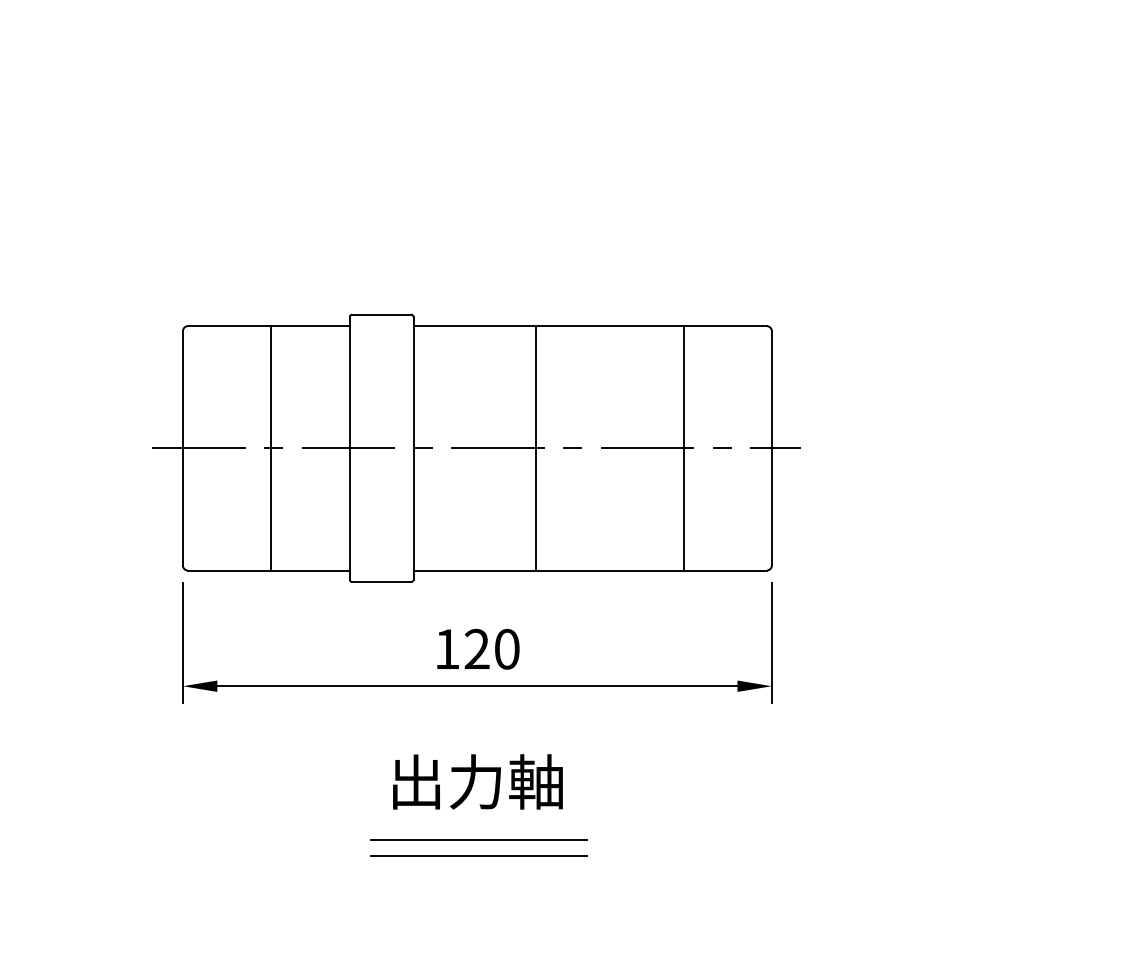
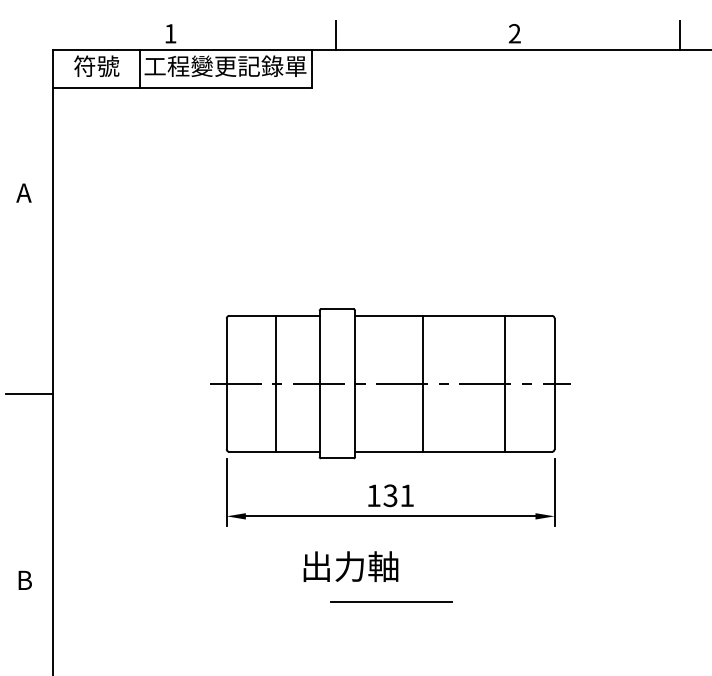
text: (491, 648) -> (398, 495), 120 -> 131
text: (477, 781) -> (350, 566), moved
line: (478, 857) -> (391, 611), removed

